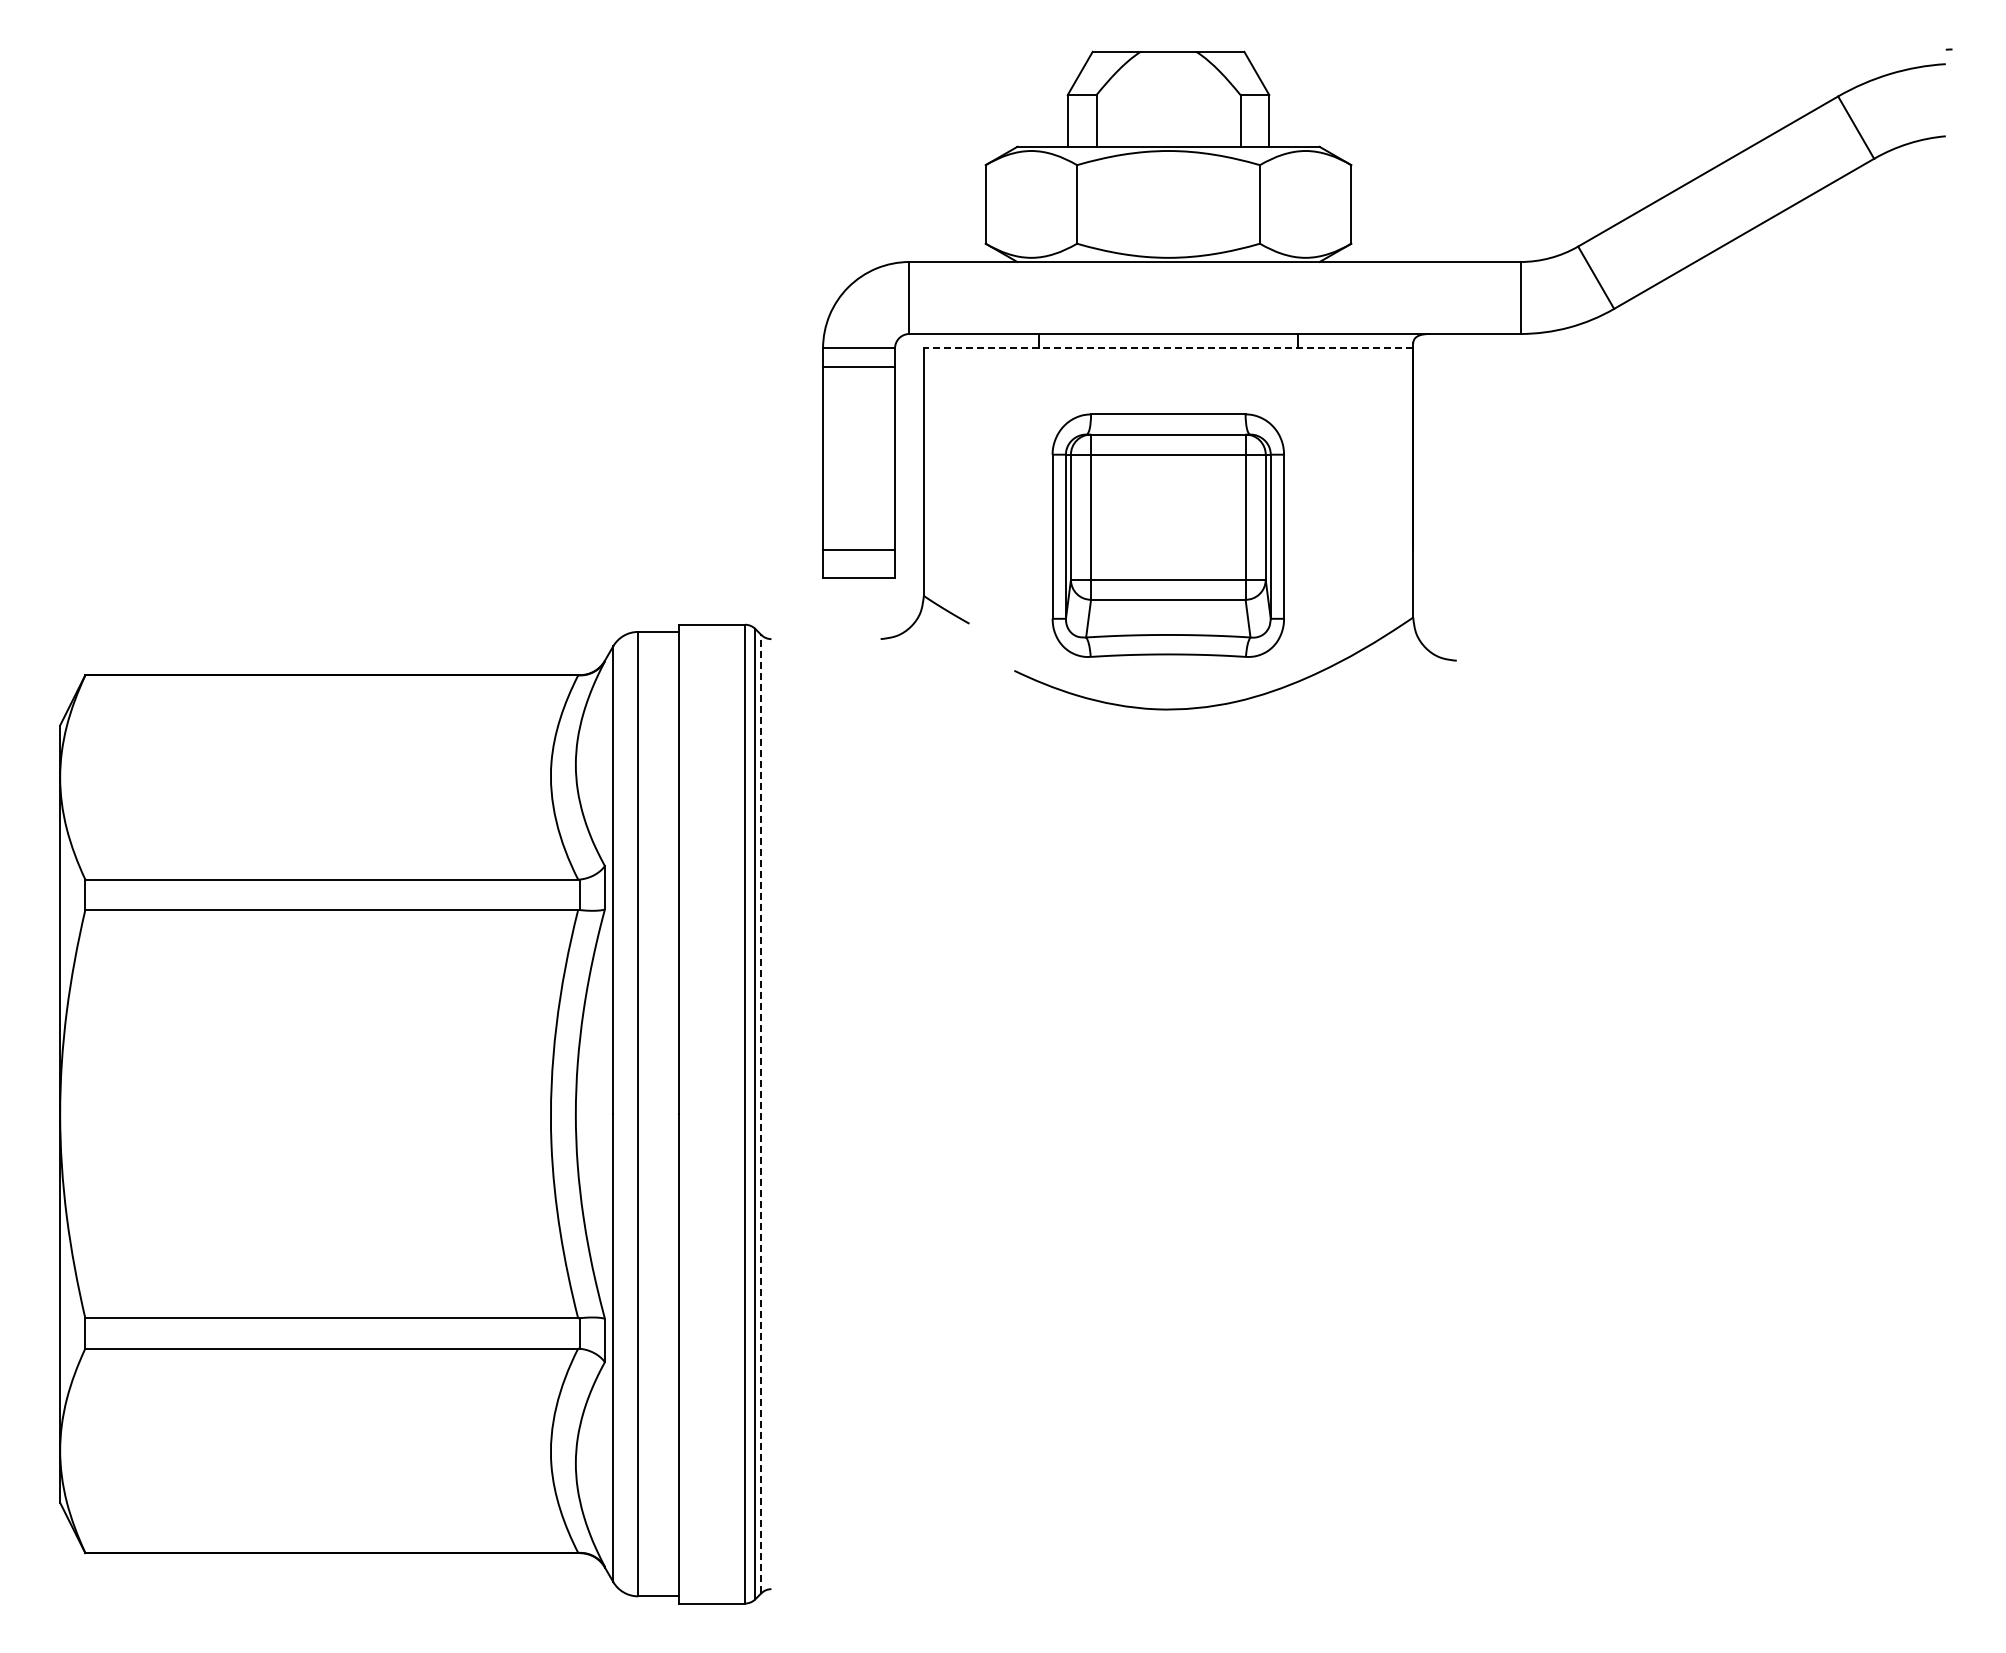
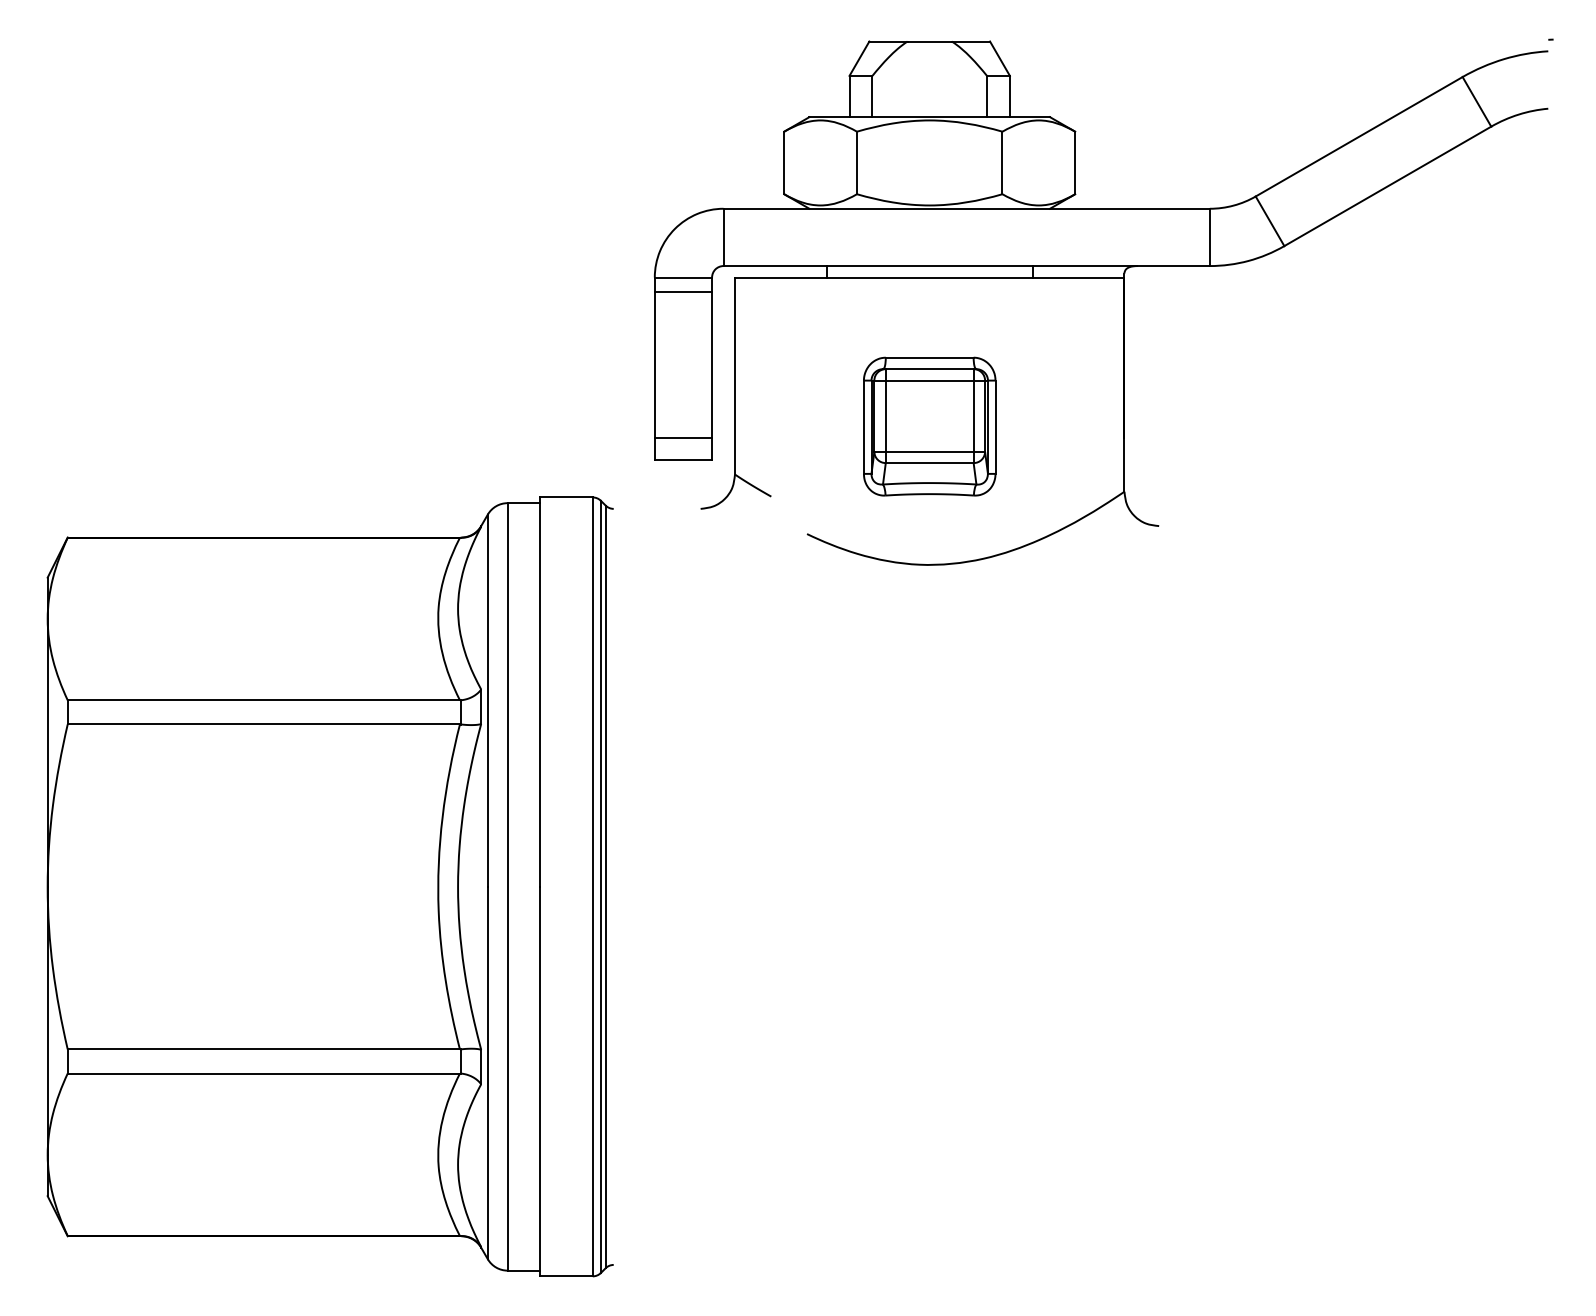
line: (1168, 348) -> (929, 277), dashed -> solid
part: (1168, 535) -> (929, 426), size x0.71
line: (761, 1113) -> (605, 886), dashed -> solid

